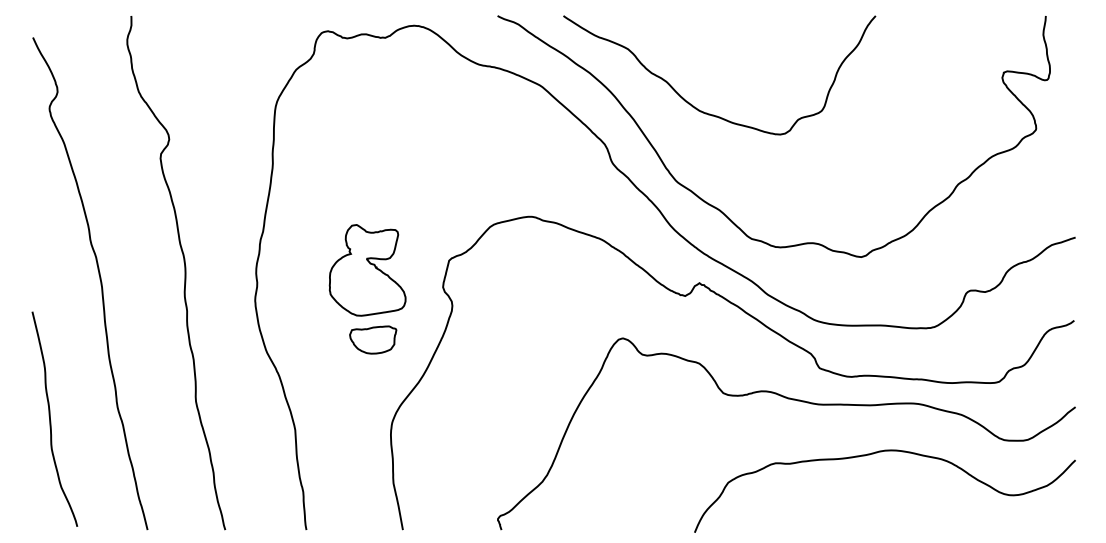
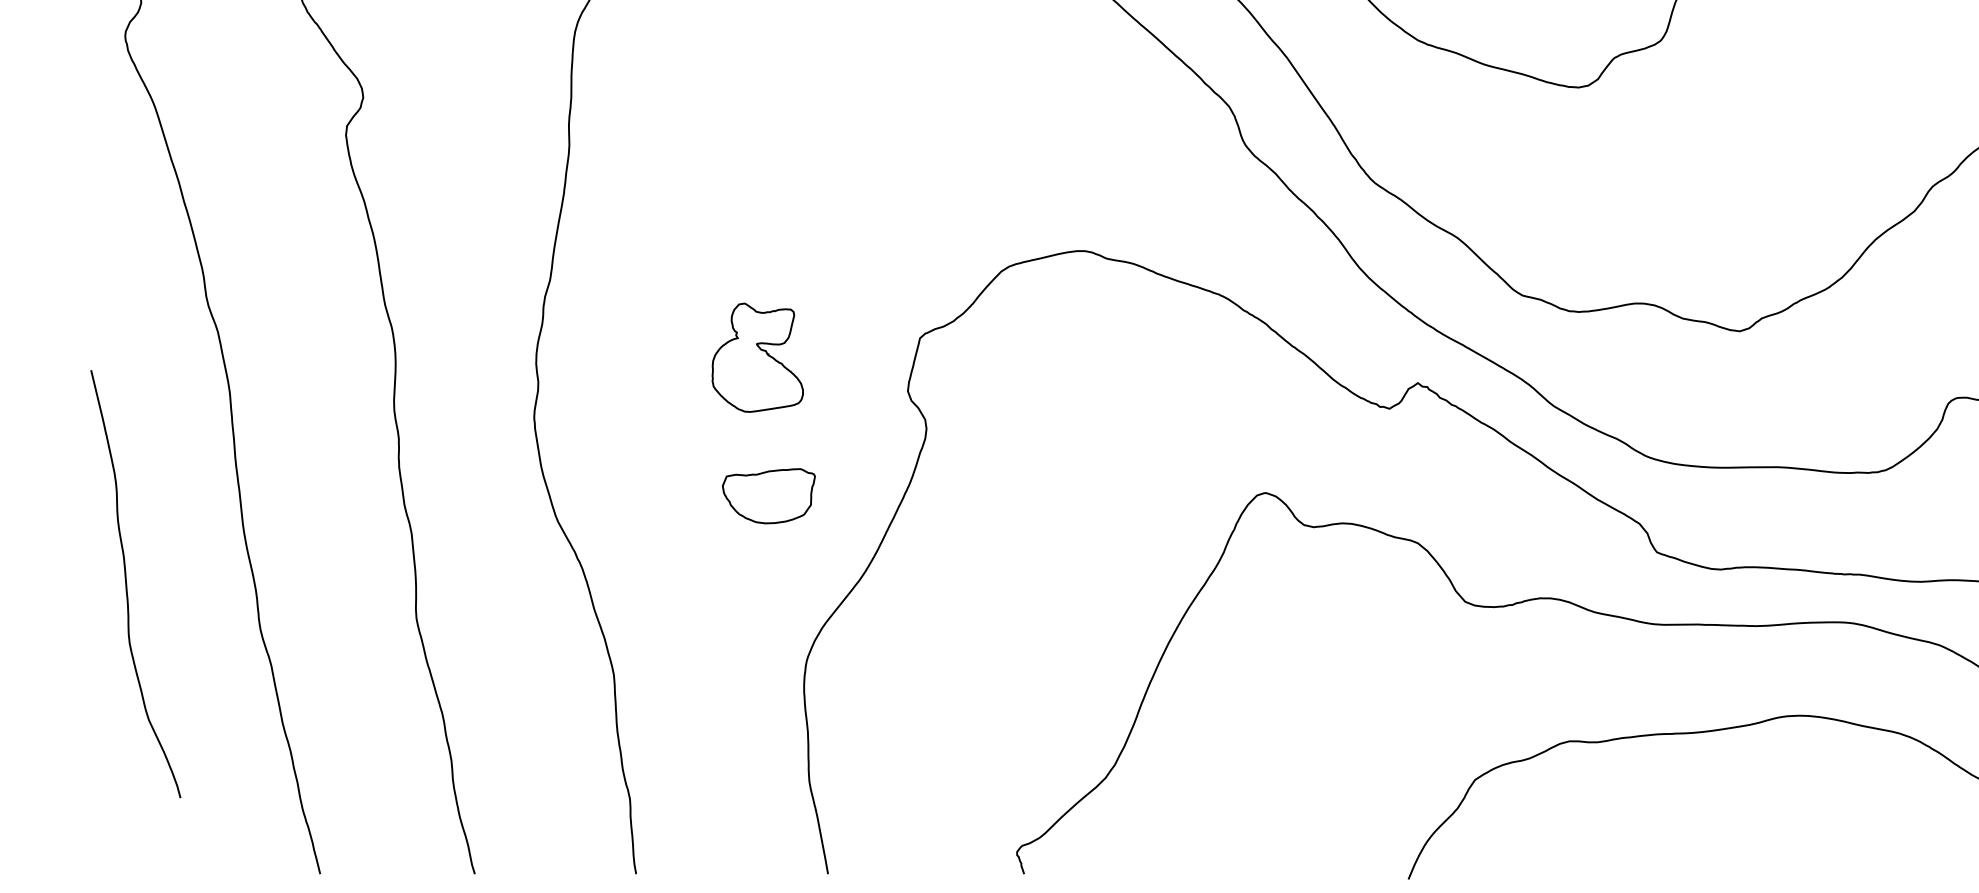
part: (367, 270) -> (757, 357), size x0.6
curve: (50, 418) -> (127, 582), moved

